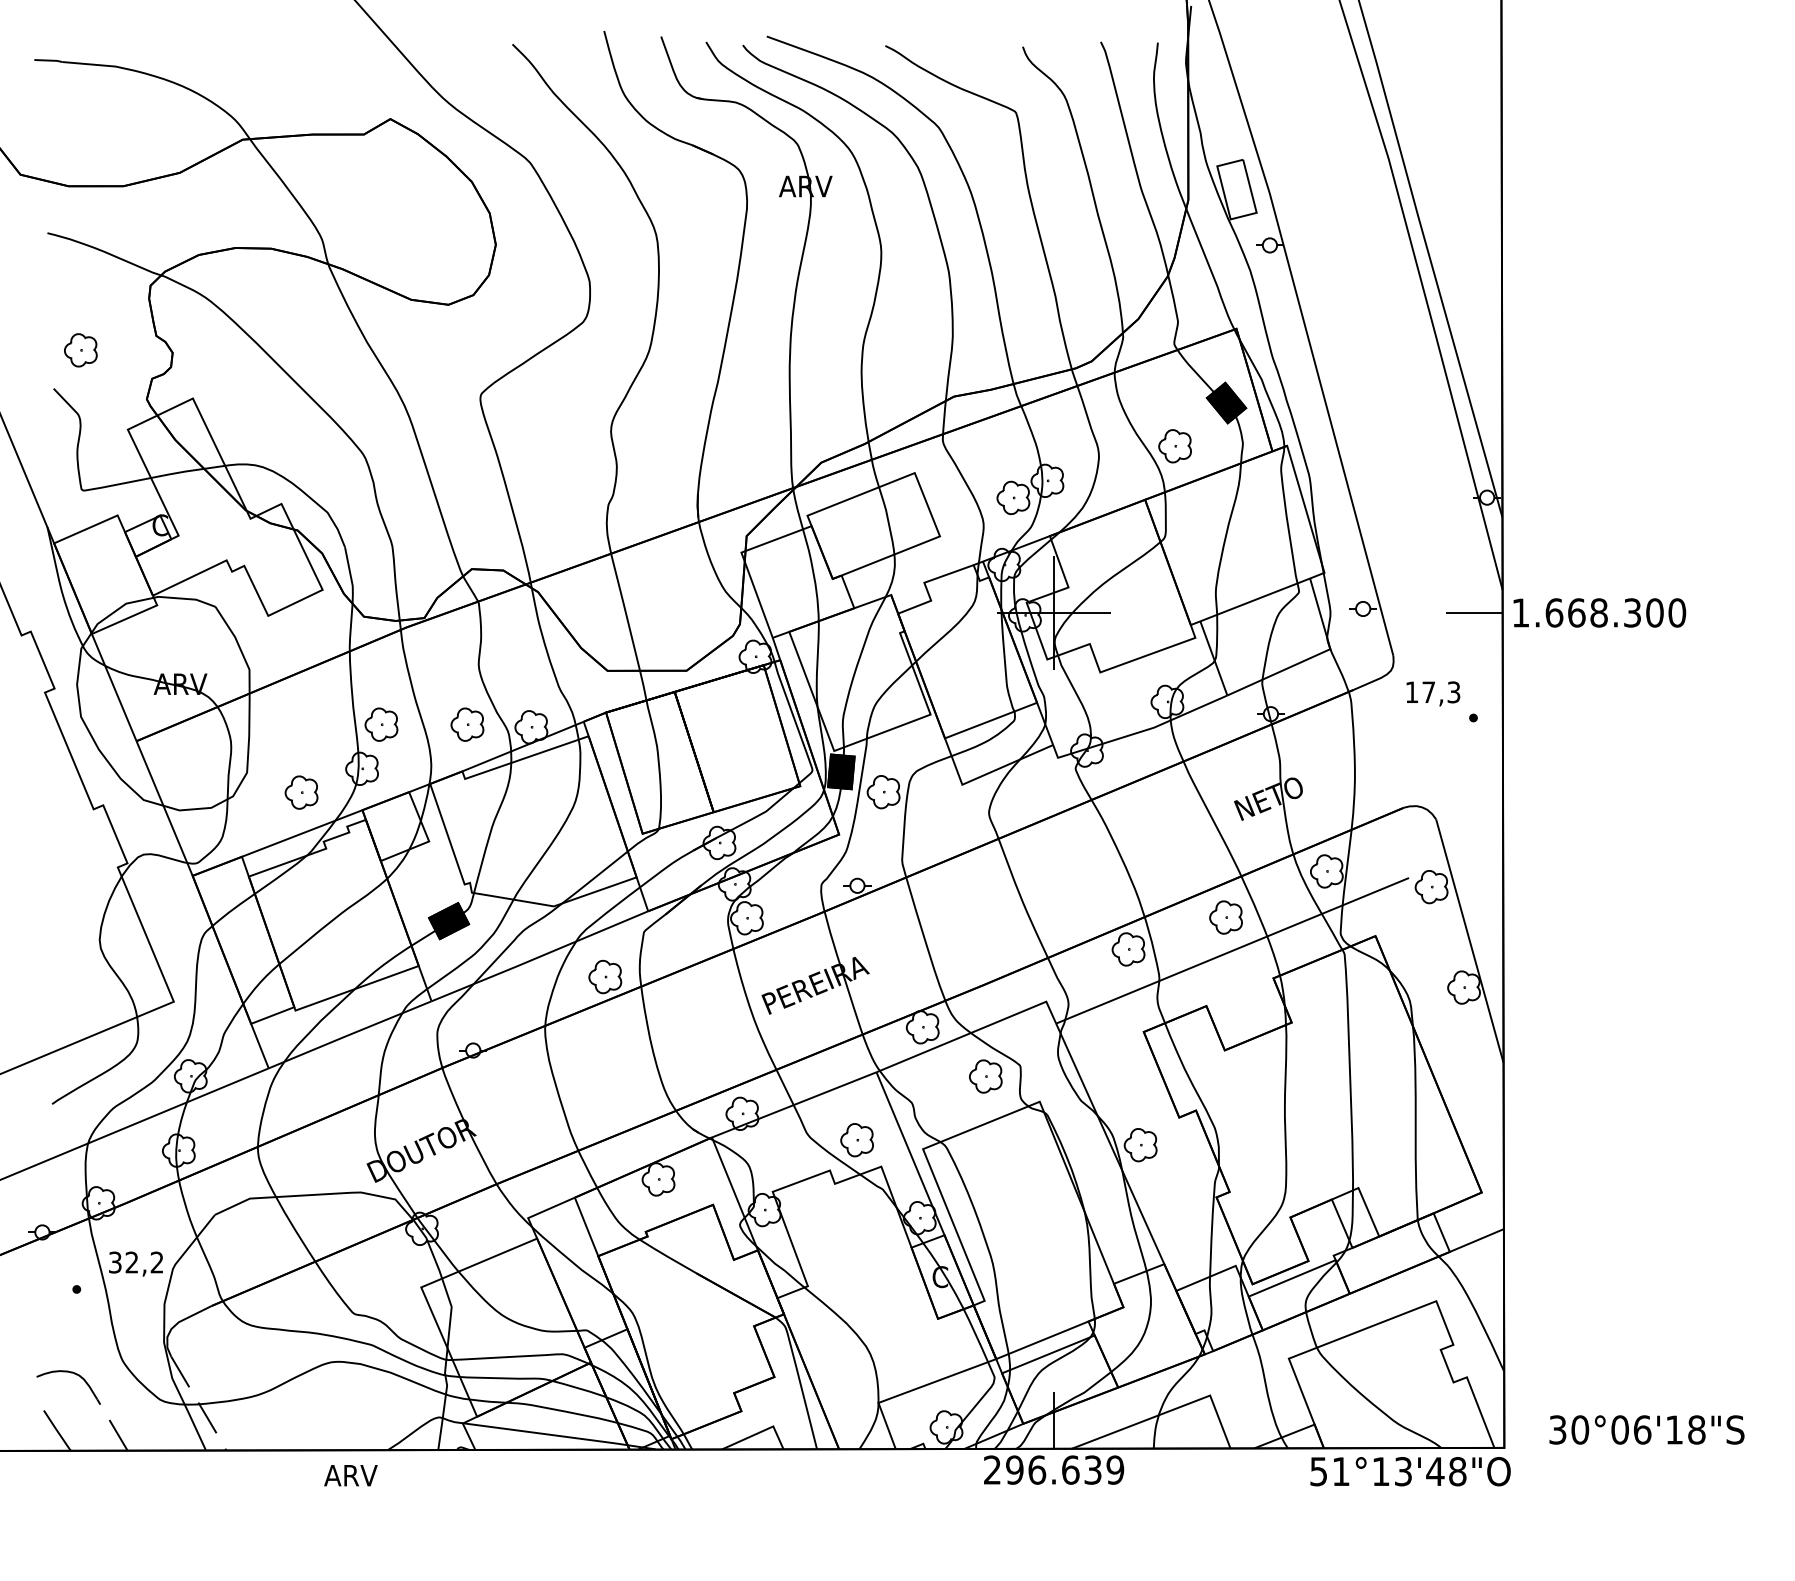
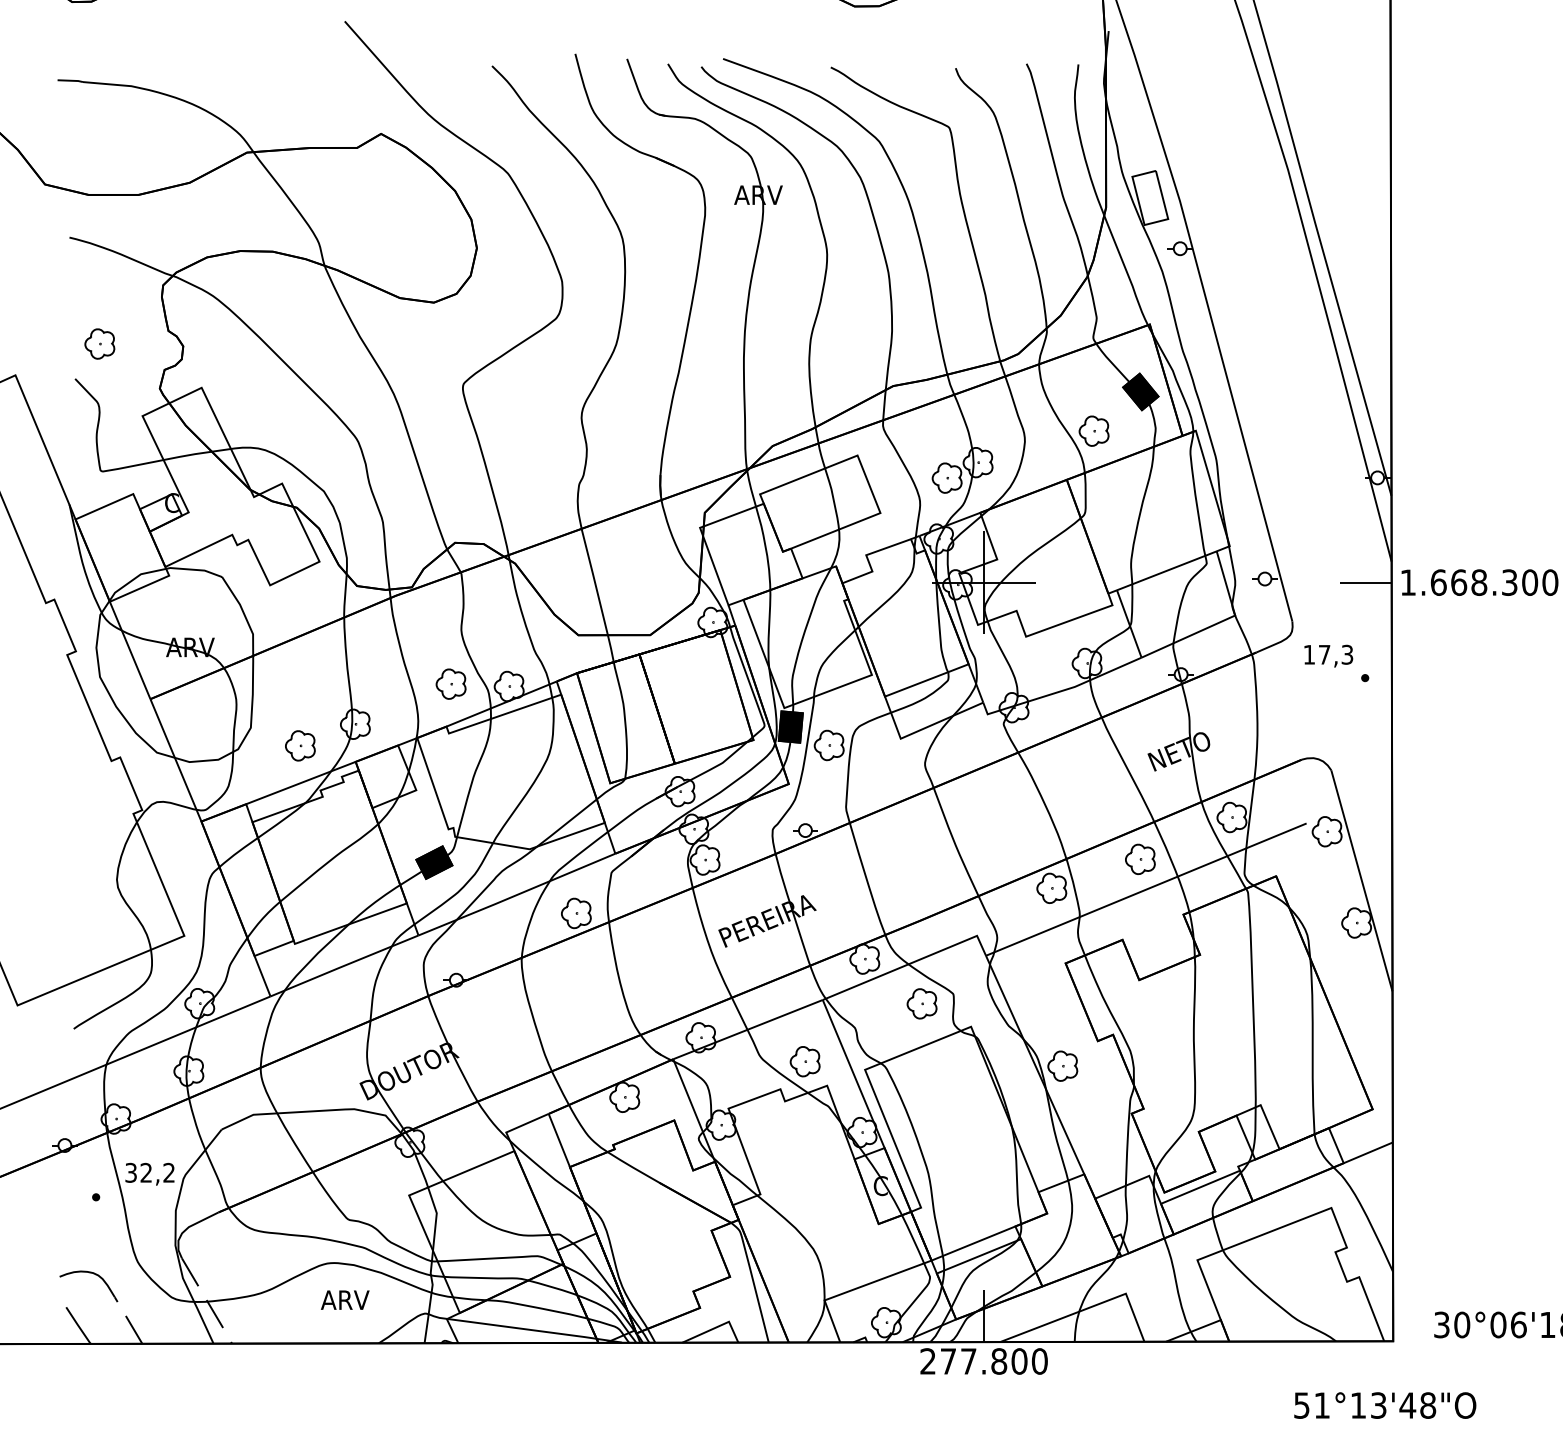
part: (381, 724) -> (373, 683), removed
text: (1065, 1469) -> (994, 1360), 296.639 -> 277.800
text: (1410, 1471) -> (1385, 1405), moved
text: (350, 1475) -> (344, 1300), moved

